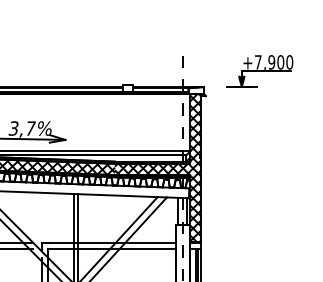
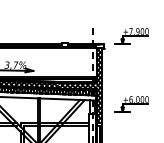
part: (259, 206) -> (131, 104), added

